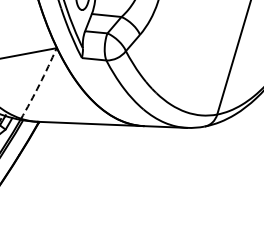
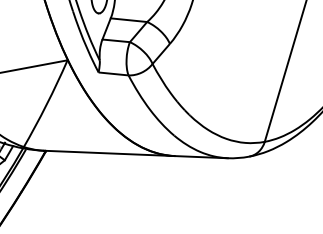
arc: (39, 84) -> (46, 104), dashed -> solid

